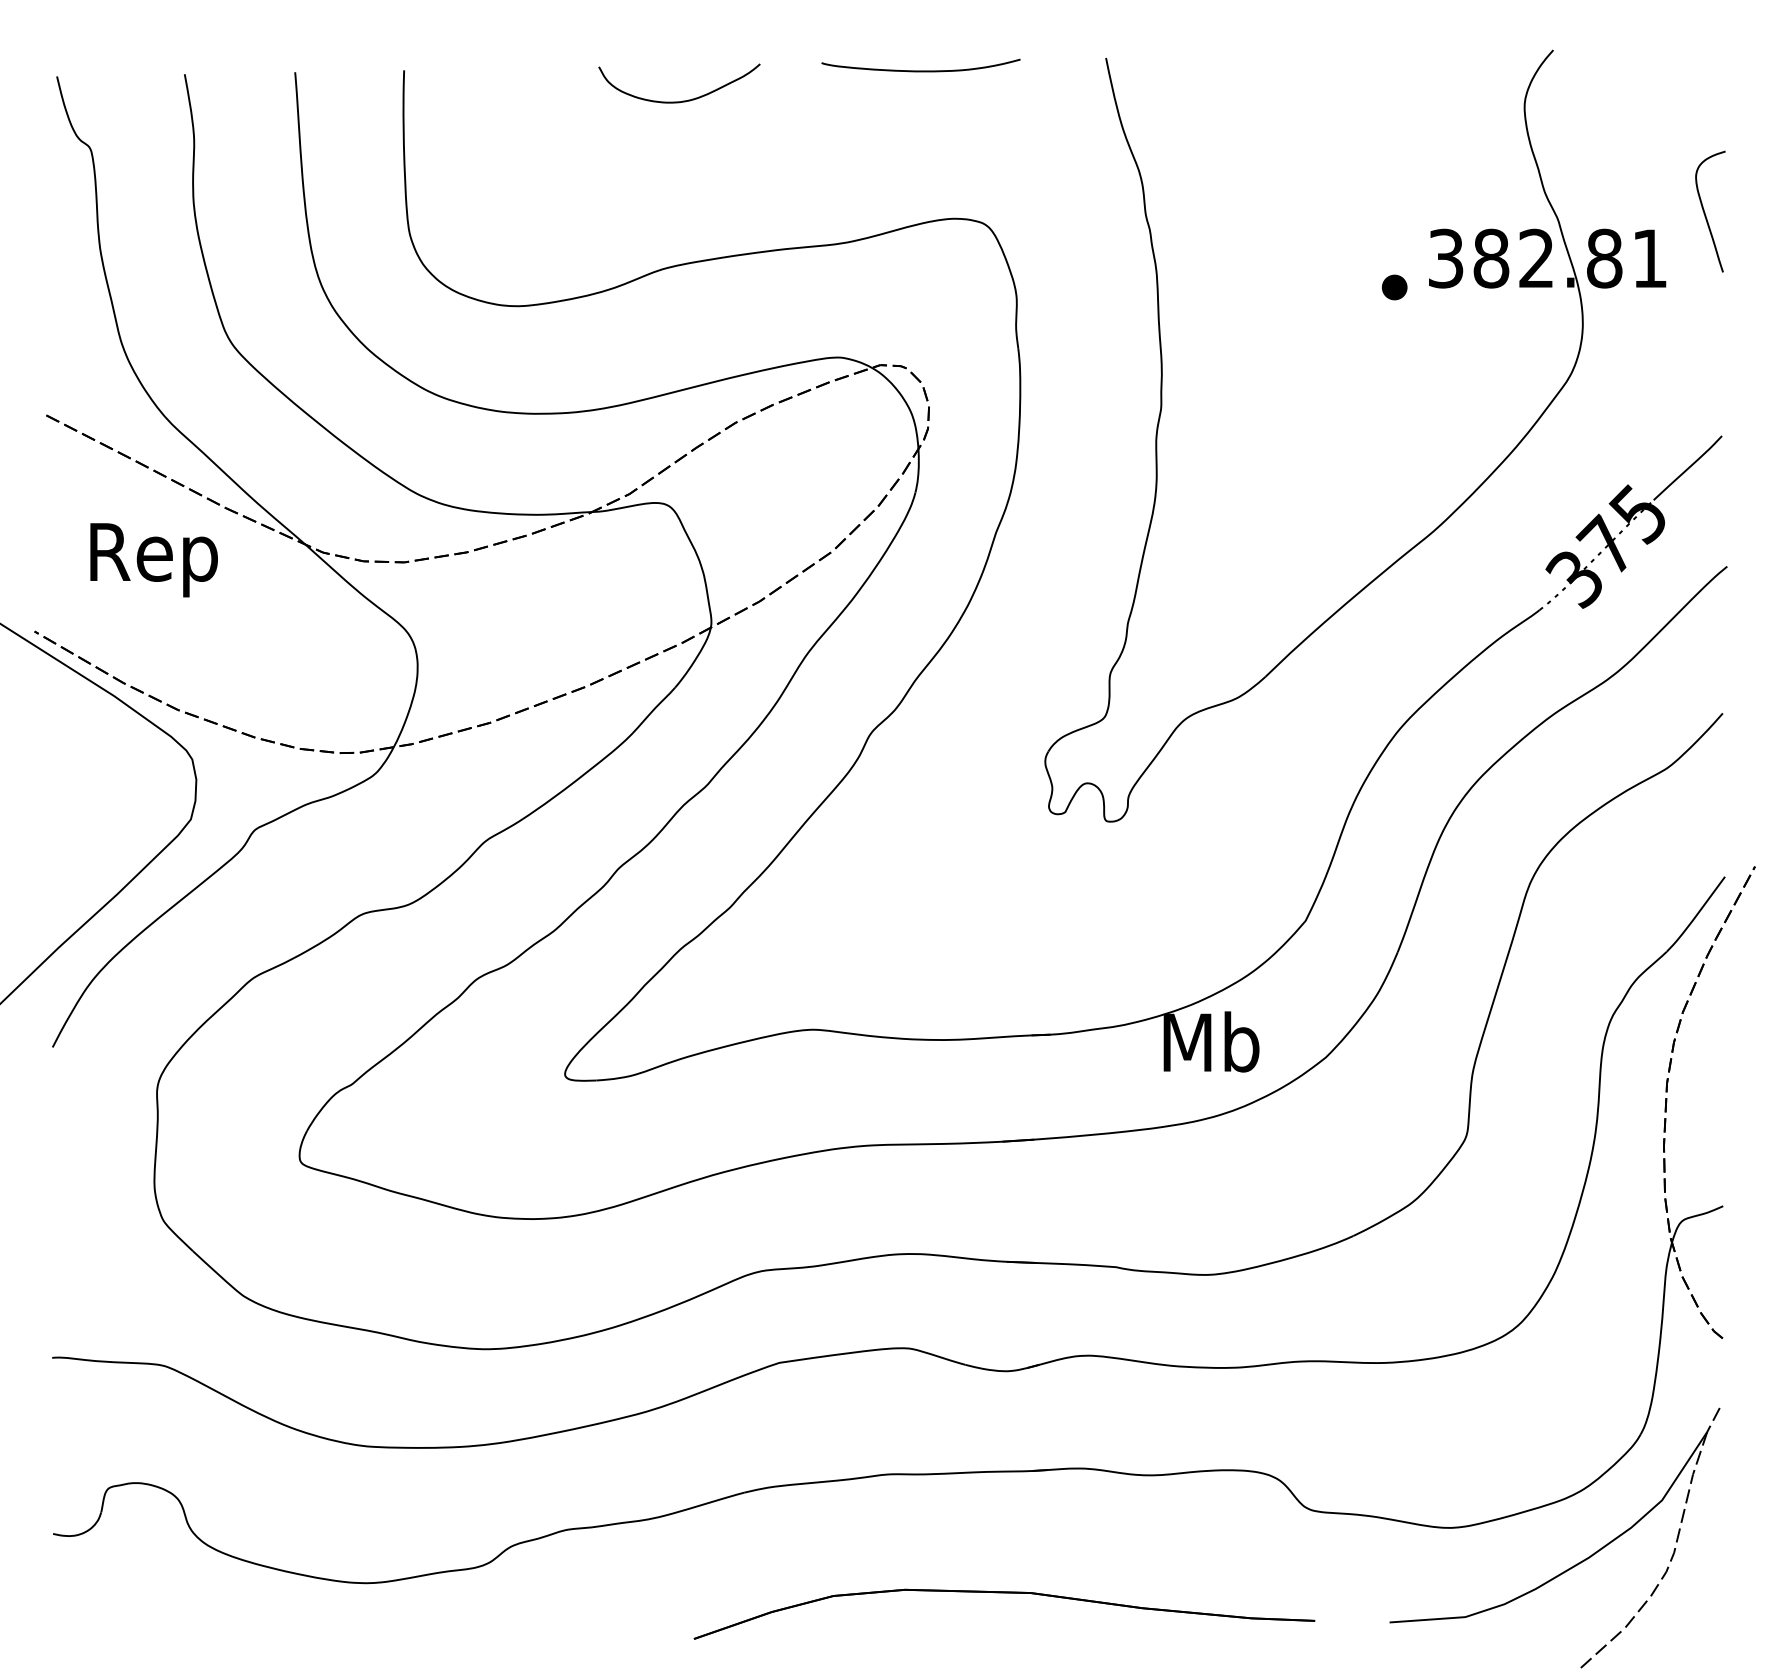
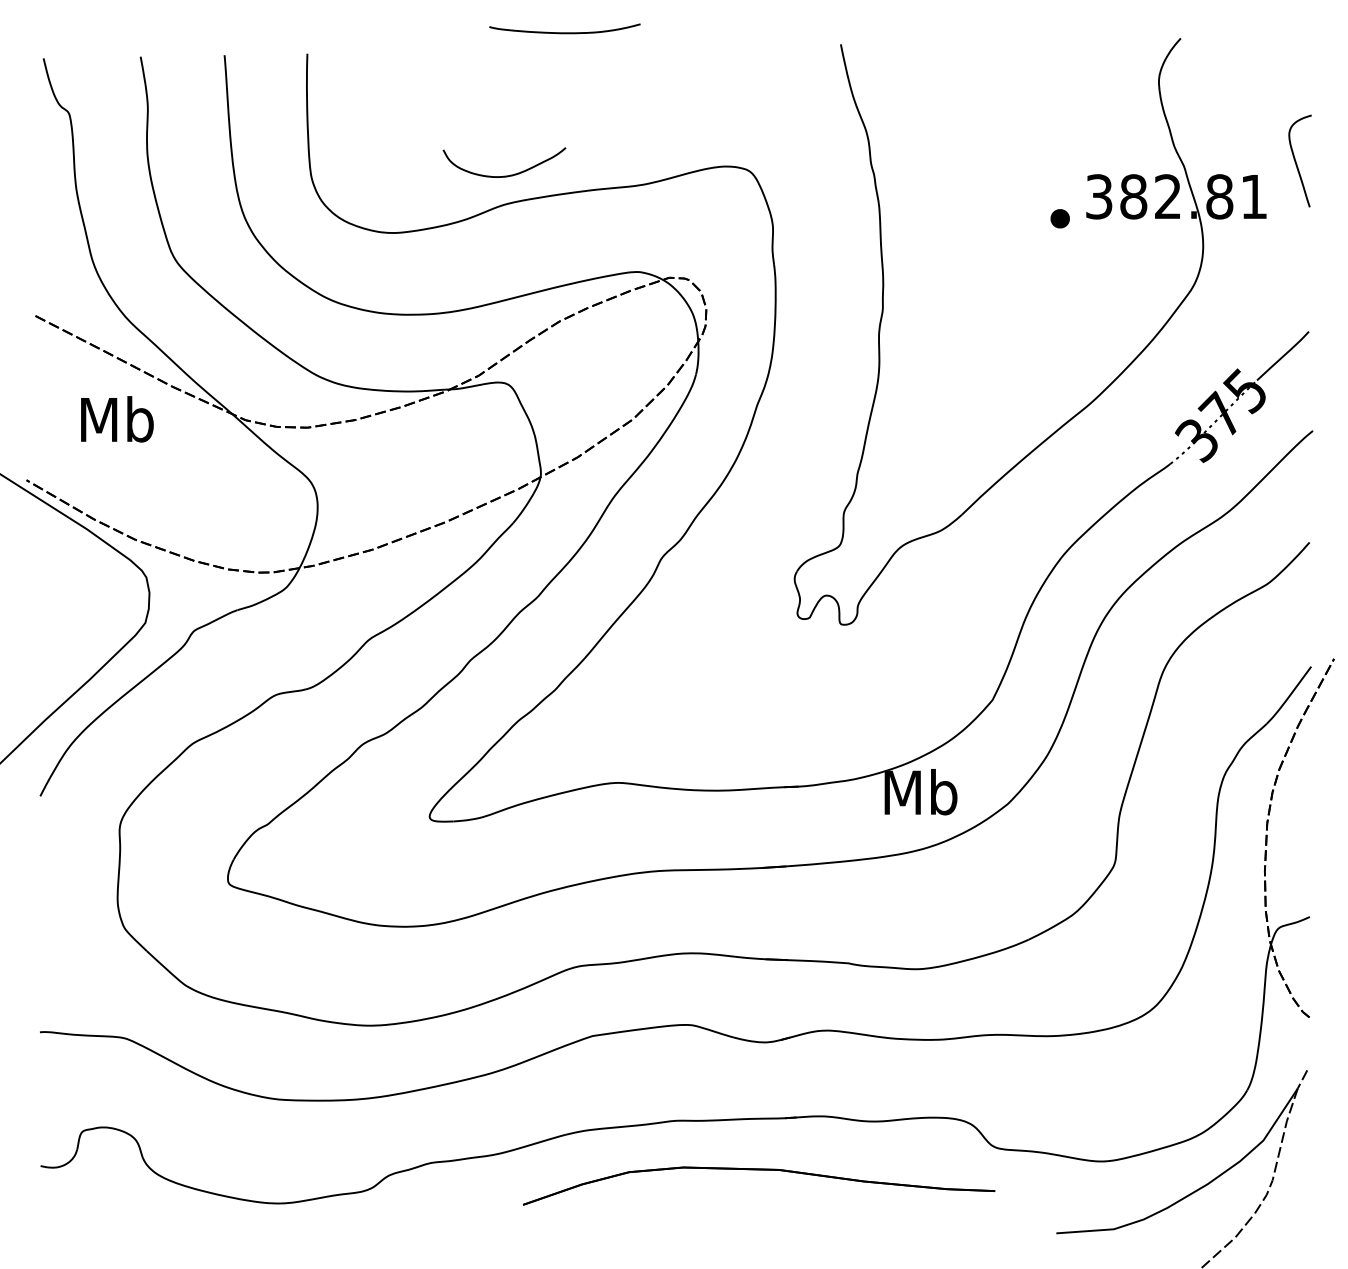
curve: (920, 70) -> (564, 32), moved
curve: (682, 100) -> (506, 175), moved
text: (153, 558) -> (116, 424), Rep -> Mb
part: (1004, 1593) -> (759, 1170), moved

